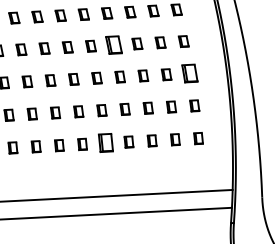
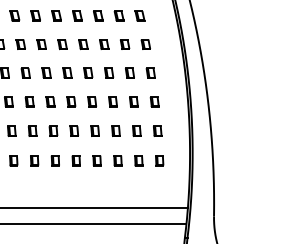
part: (114, 44) -> (88, 72), size x0.62
part: (189, 73) -> (154, 101), size x0.62
part: (104, 143) -> (75, 160), size x0.62

